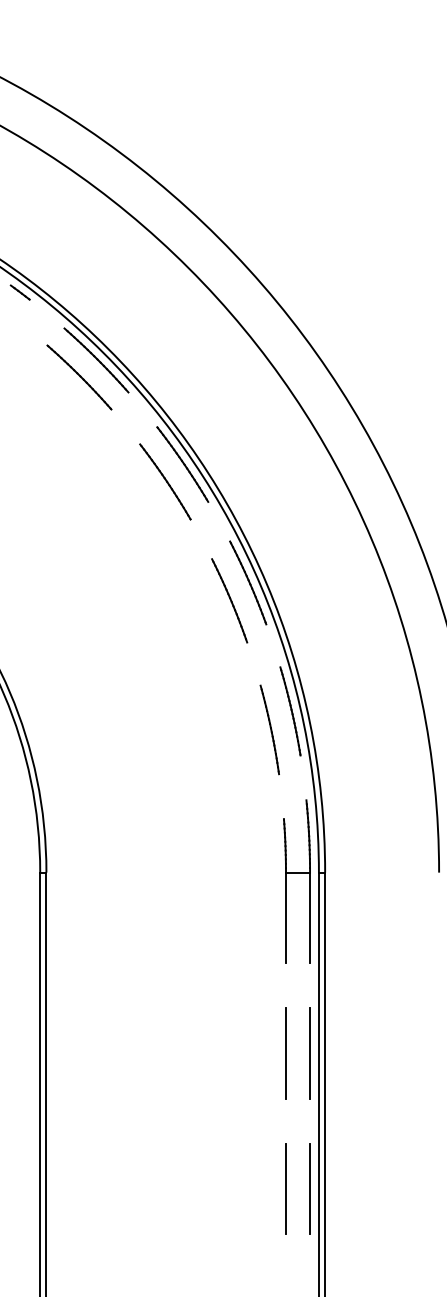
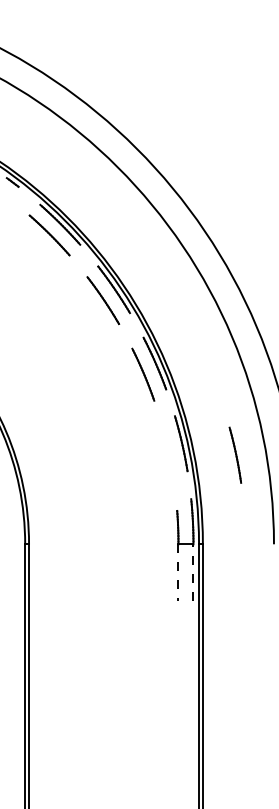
line: (269, 728) -> (235, 454), moved
line: (310, 917) -> (193, 572), solid -> dashed
line: (286, 919) -> (178, 573), solid -> dashed
line: (286, 1052) -> (178, 656), removed
line: (310, 1052) -> (193, 656), removed
line: (286, 1188) -> (178, 741), removed
line: (310, 1188) -> (193, 741), removed

